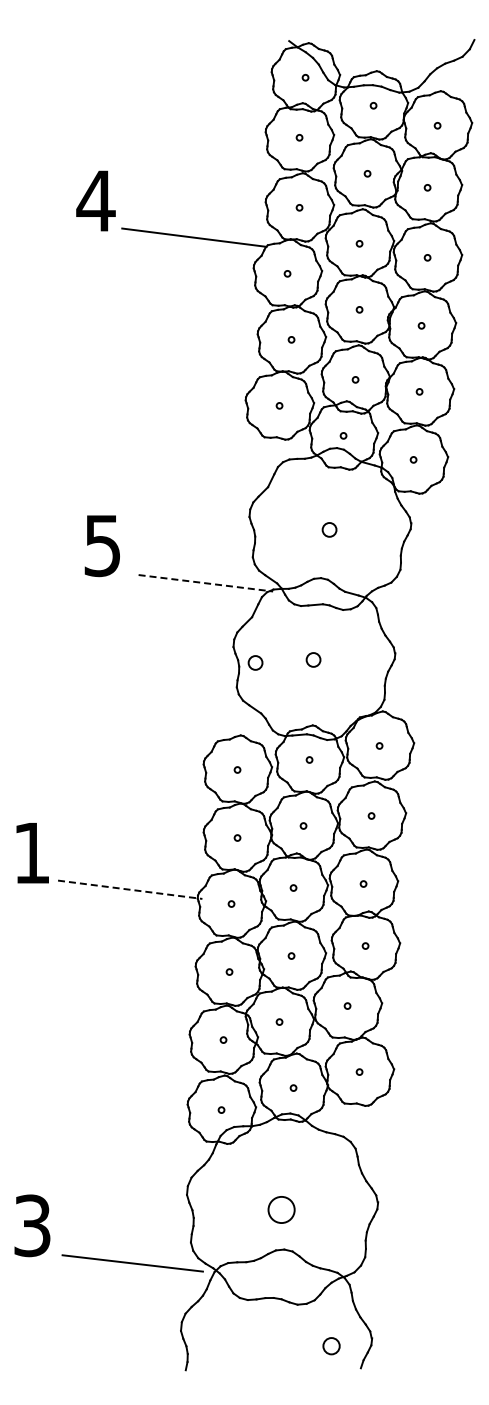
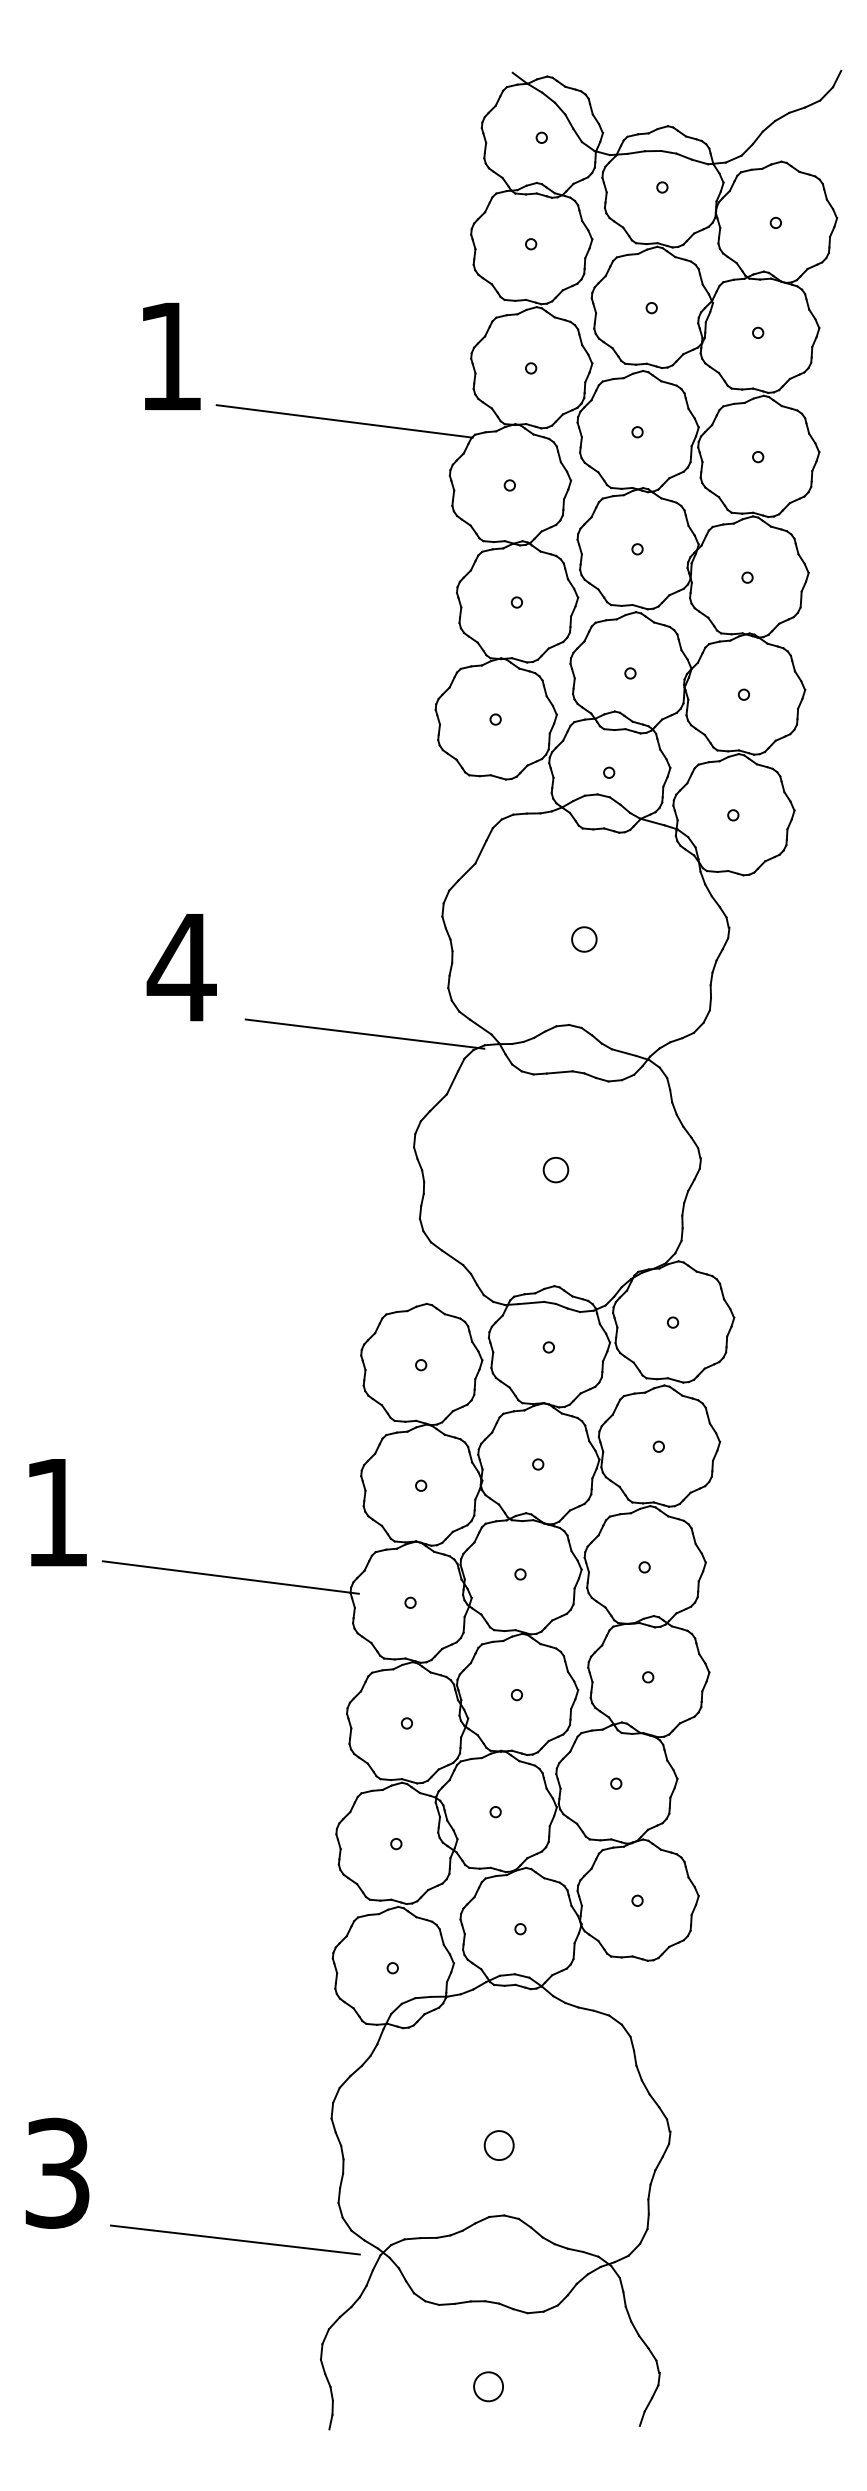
text: (95, 200) -> (169, 355), 4 -> 1
text: (102, 546) -> (181, 968), 5 -> 4
line: (205, 583) -> (364, 1034), dashed -> solid
circle: (255, 662) -> (453, 1174), removed
line: (130, 889) -> (231, 1577), dashed -> solid
circle: (281, 1210) -> (499, 2146), size x0.62
circle: (331, 1346) -> (488, 2387), moved

